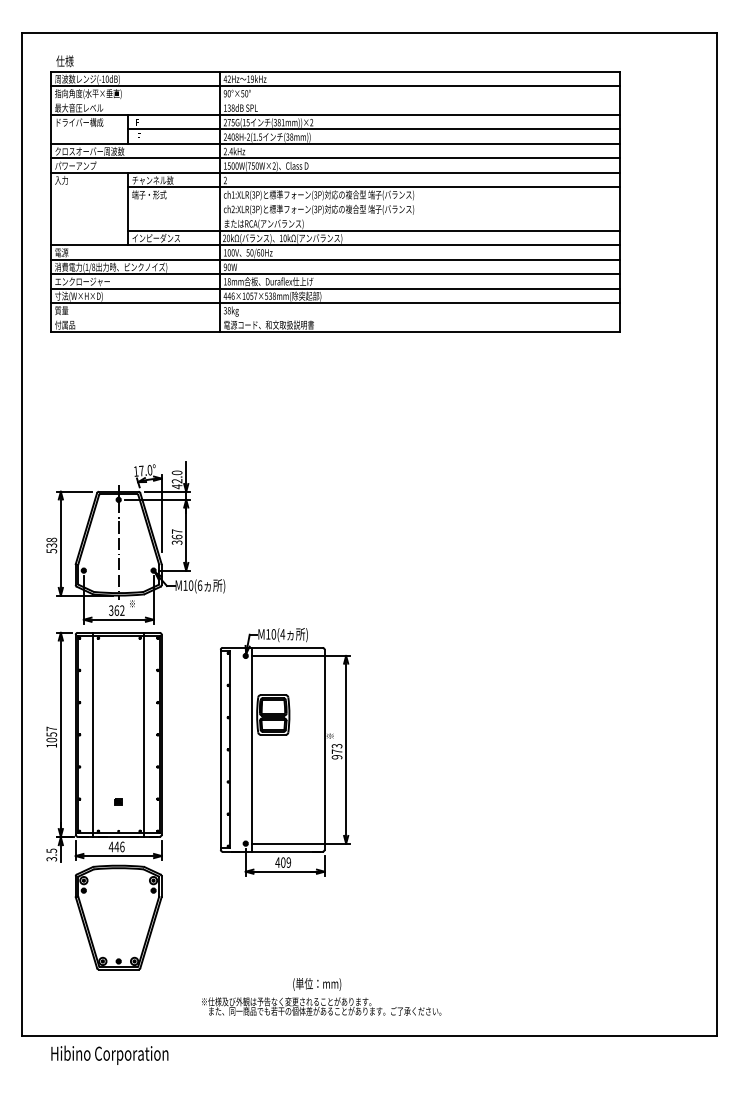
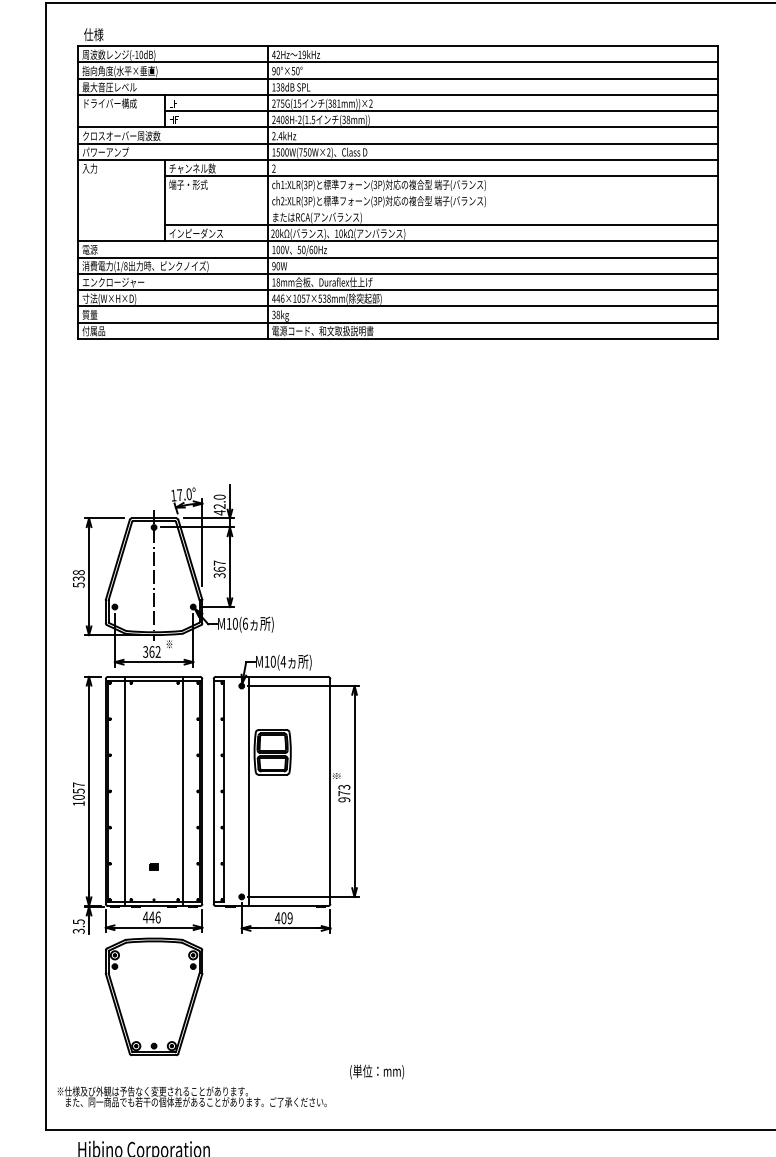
line: (335, 100) -> (397, 78), added
line: (335, 317) -> (397, 322), added
part: (285, 752) -> (286, 794), moved
text: (321, 1006) -> (192, 1096), moved

